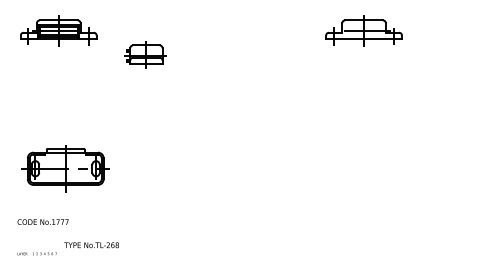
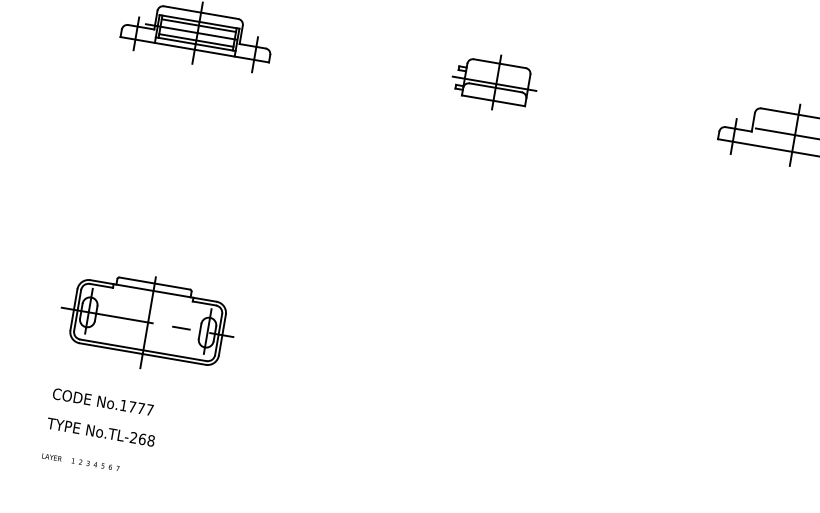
part: (145, 54) -> (495, 81), moved
part: (65, 168) -> (147, 321), moved
text: (91, 245) -> (100, 432), moved

